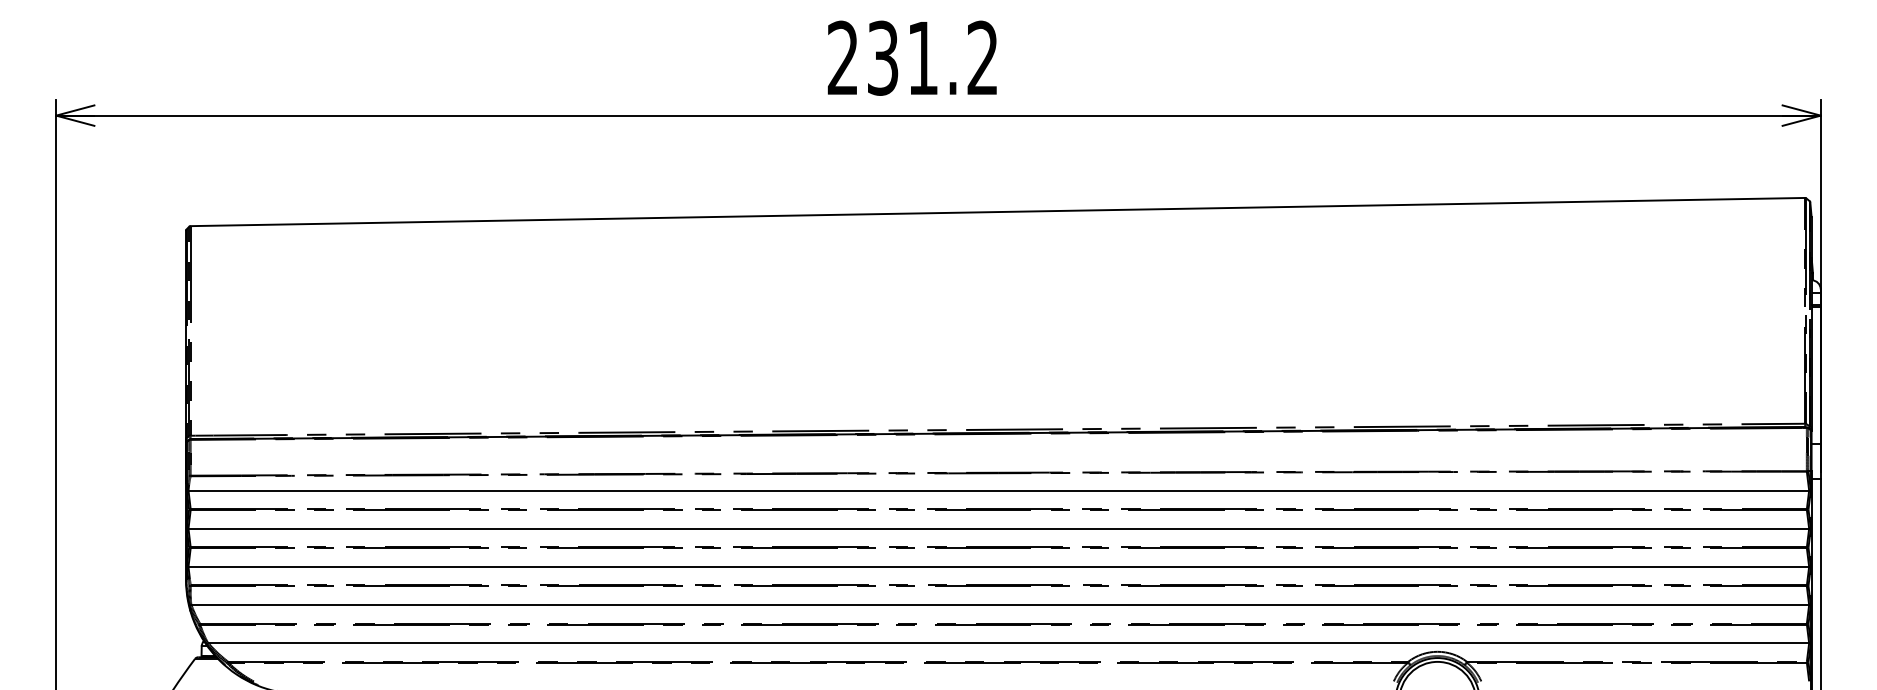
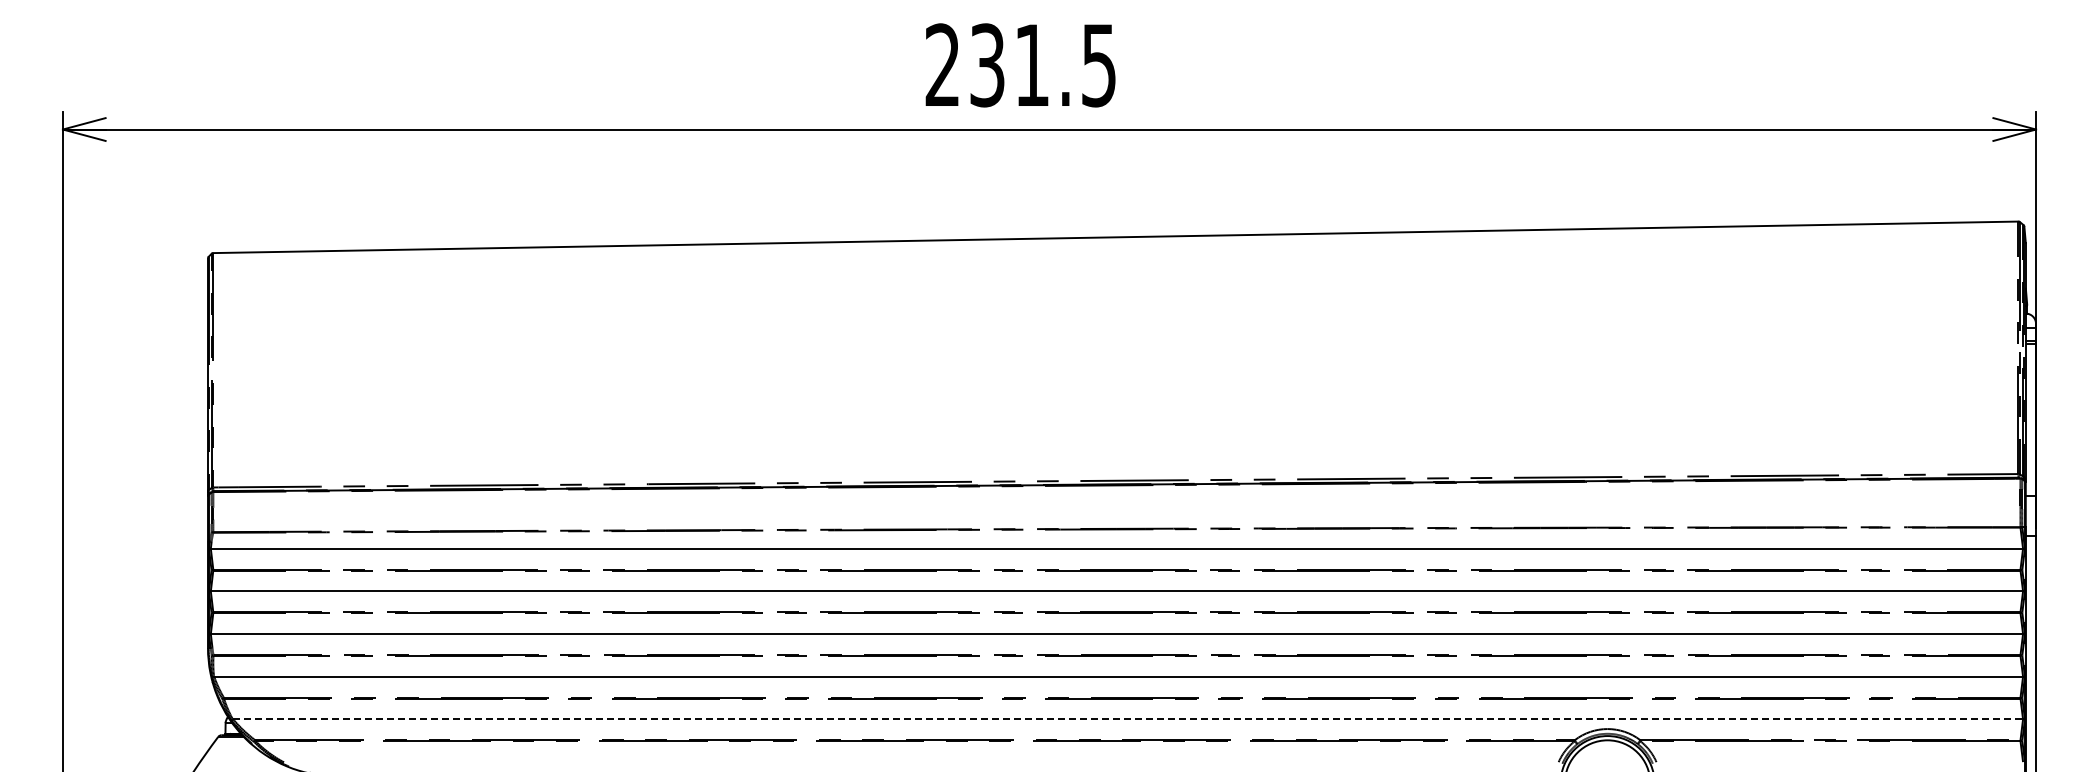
text: (982, 58) -> (1098, 65), 231.2 -> 231.5
line: (1009, 643) -> (1128, 719), solid -> dashed

